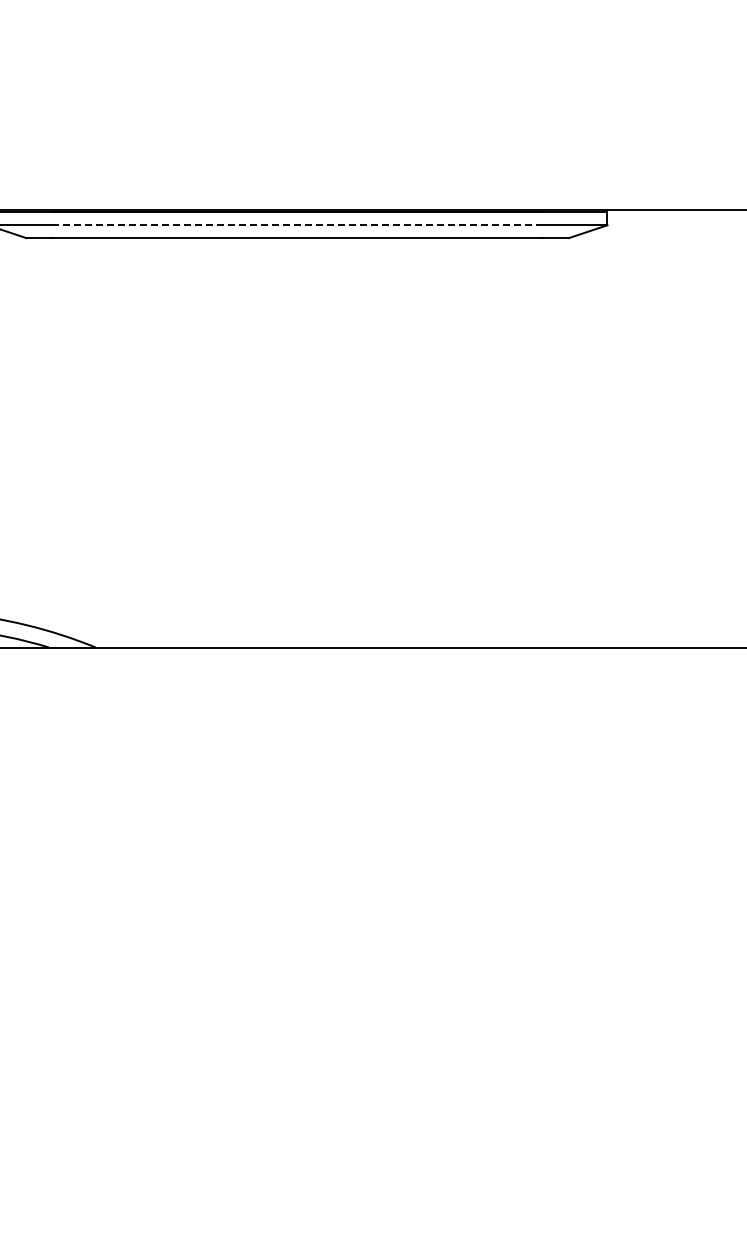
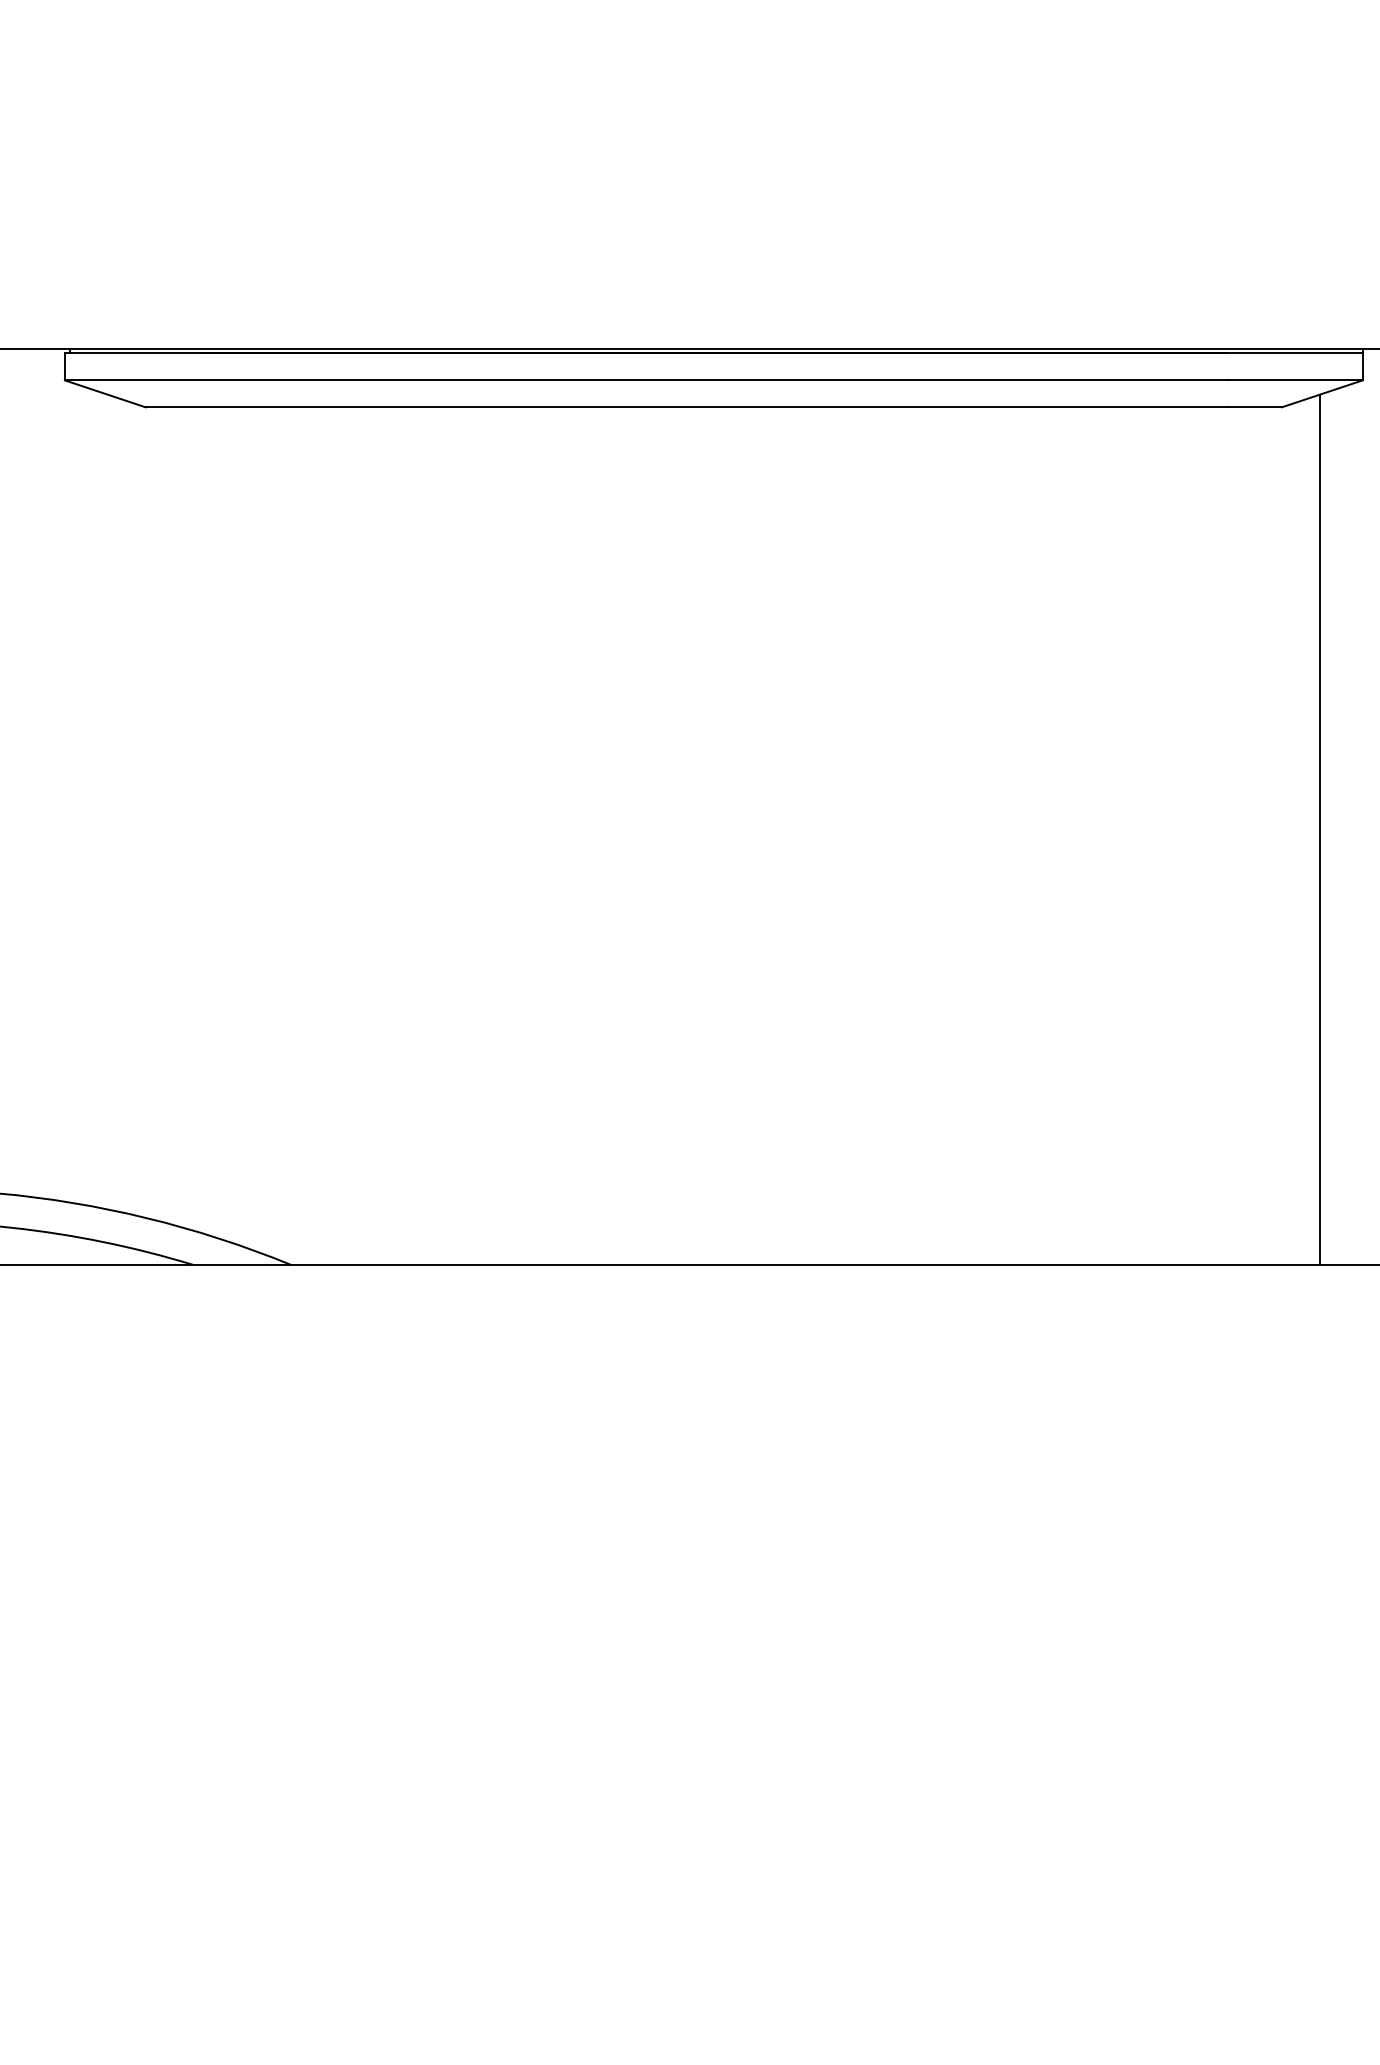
line: (297, 225) -> (713, 380), dashed -> solid
line: (586, 439) -> (1318, 829), added

